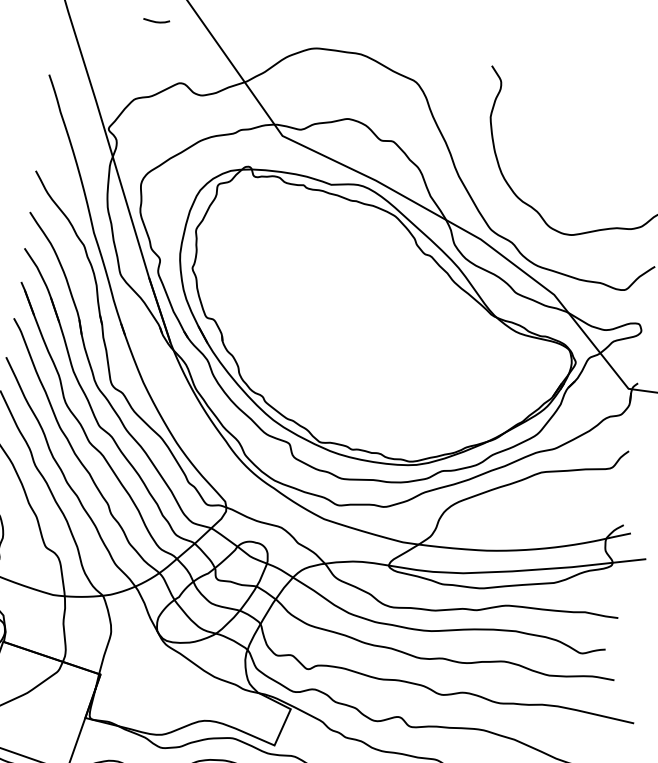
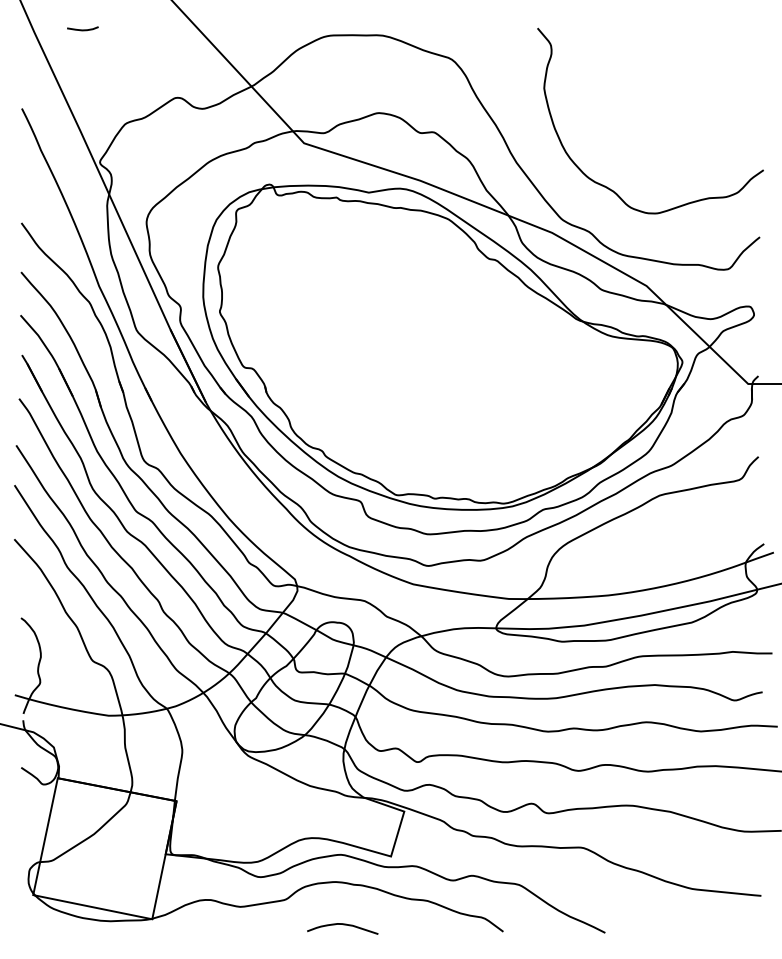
curve: (156, 21) -> (82, 29), moved

